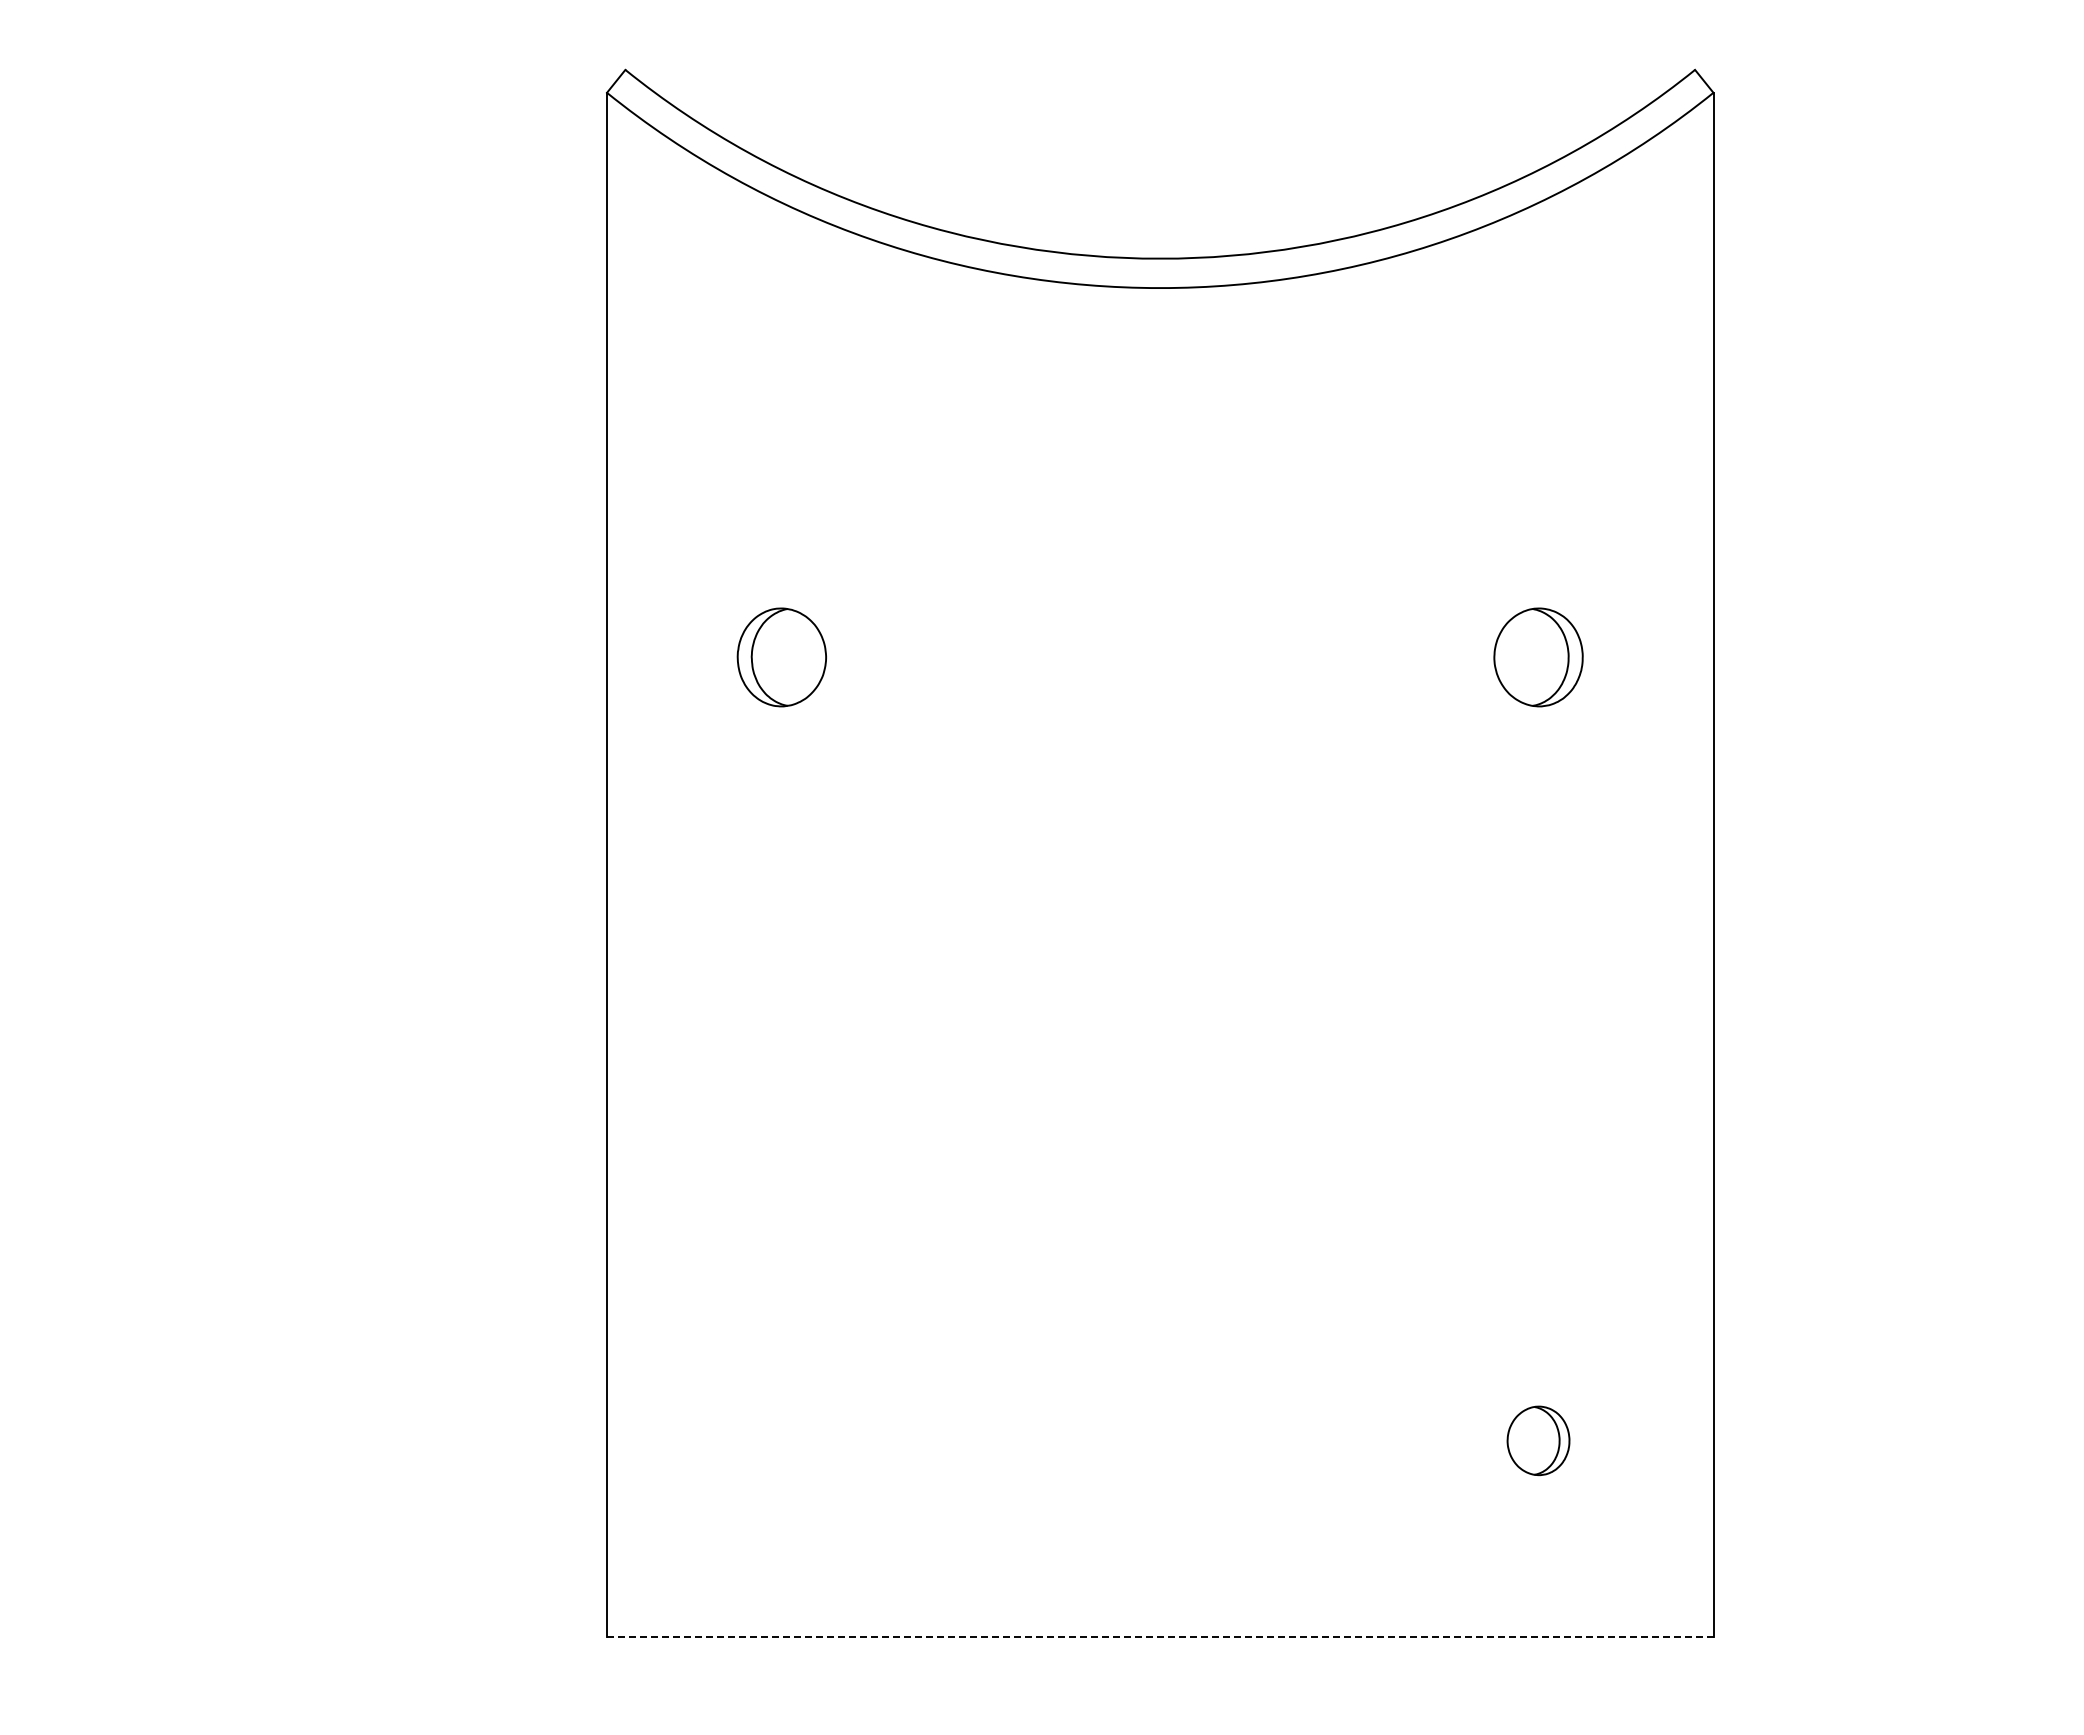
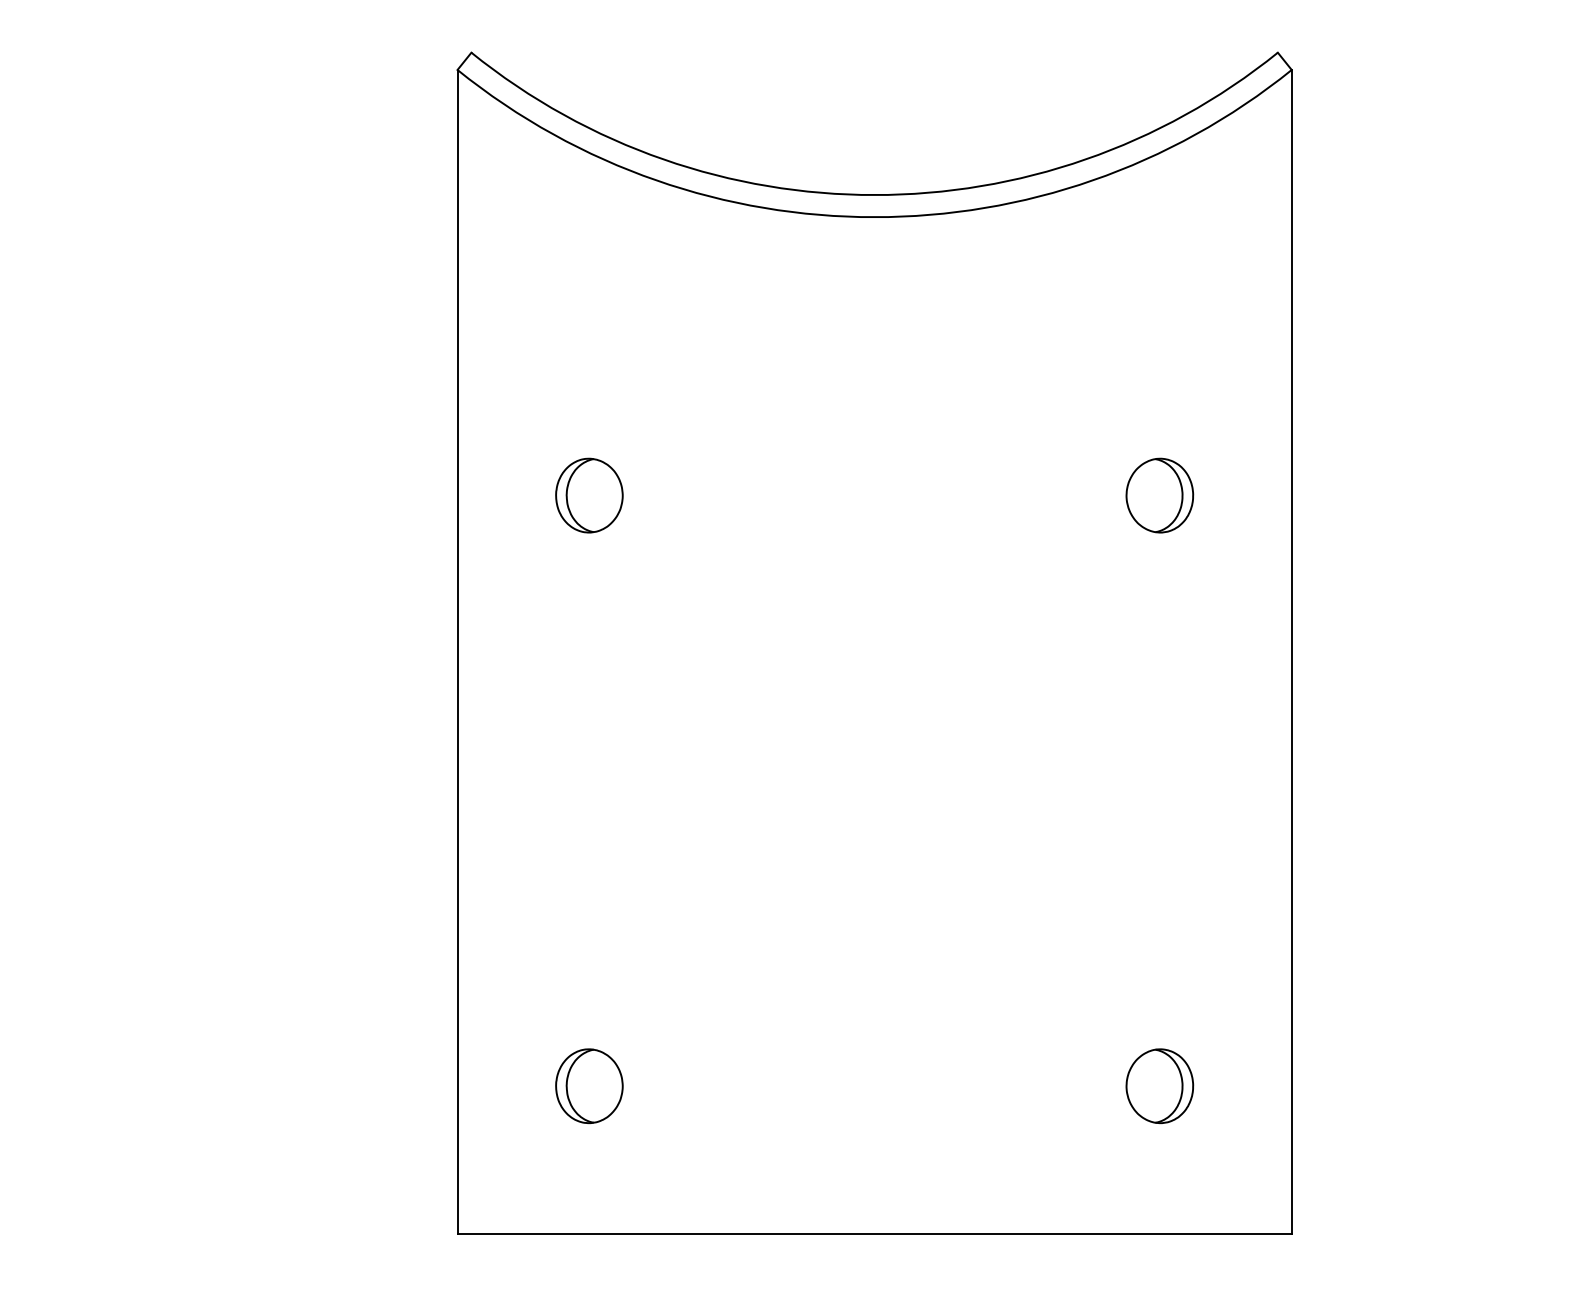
part: (781, 1440) -> (589, 1085), added
part: (1538, 1440) -> (1159, 1085), size x1.43
line: (1160, 1636) -> (874, 1233), dashed -> solid

